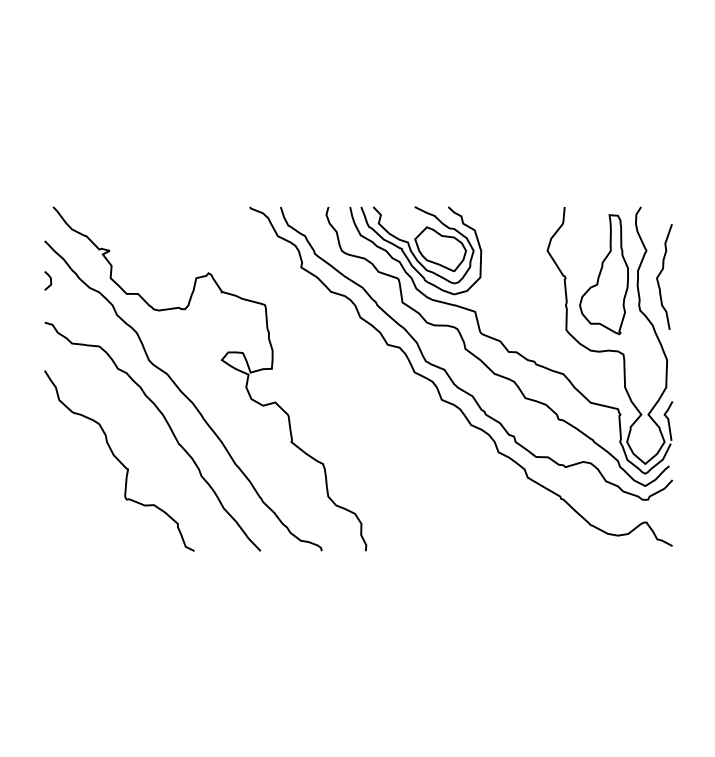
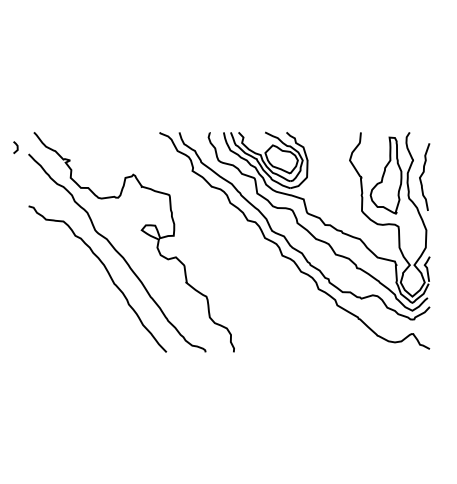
line: (49, 280) -> (16, 147), moved
curve: (119, 460) -> (76, 294), removed

